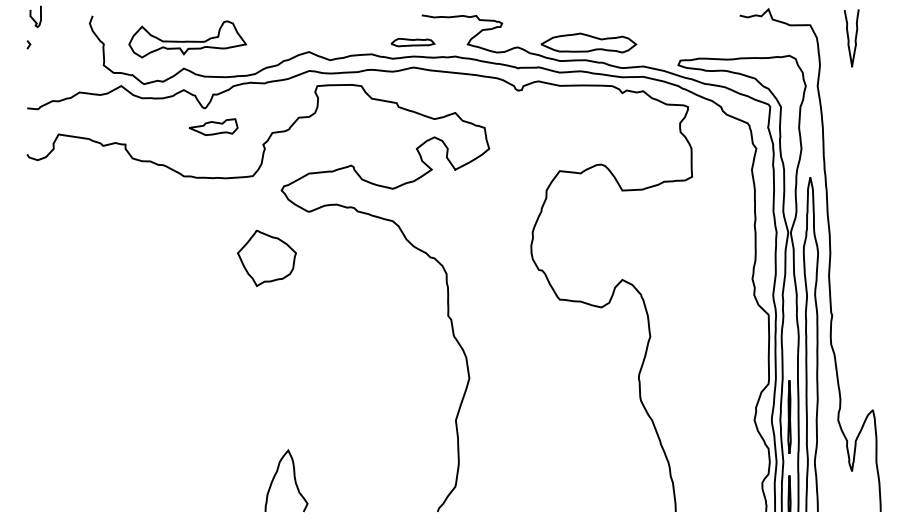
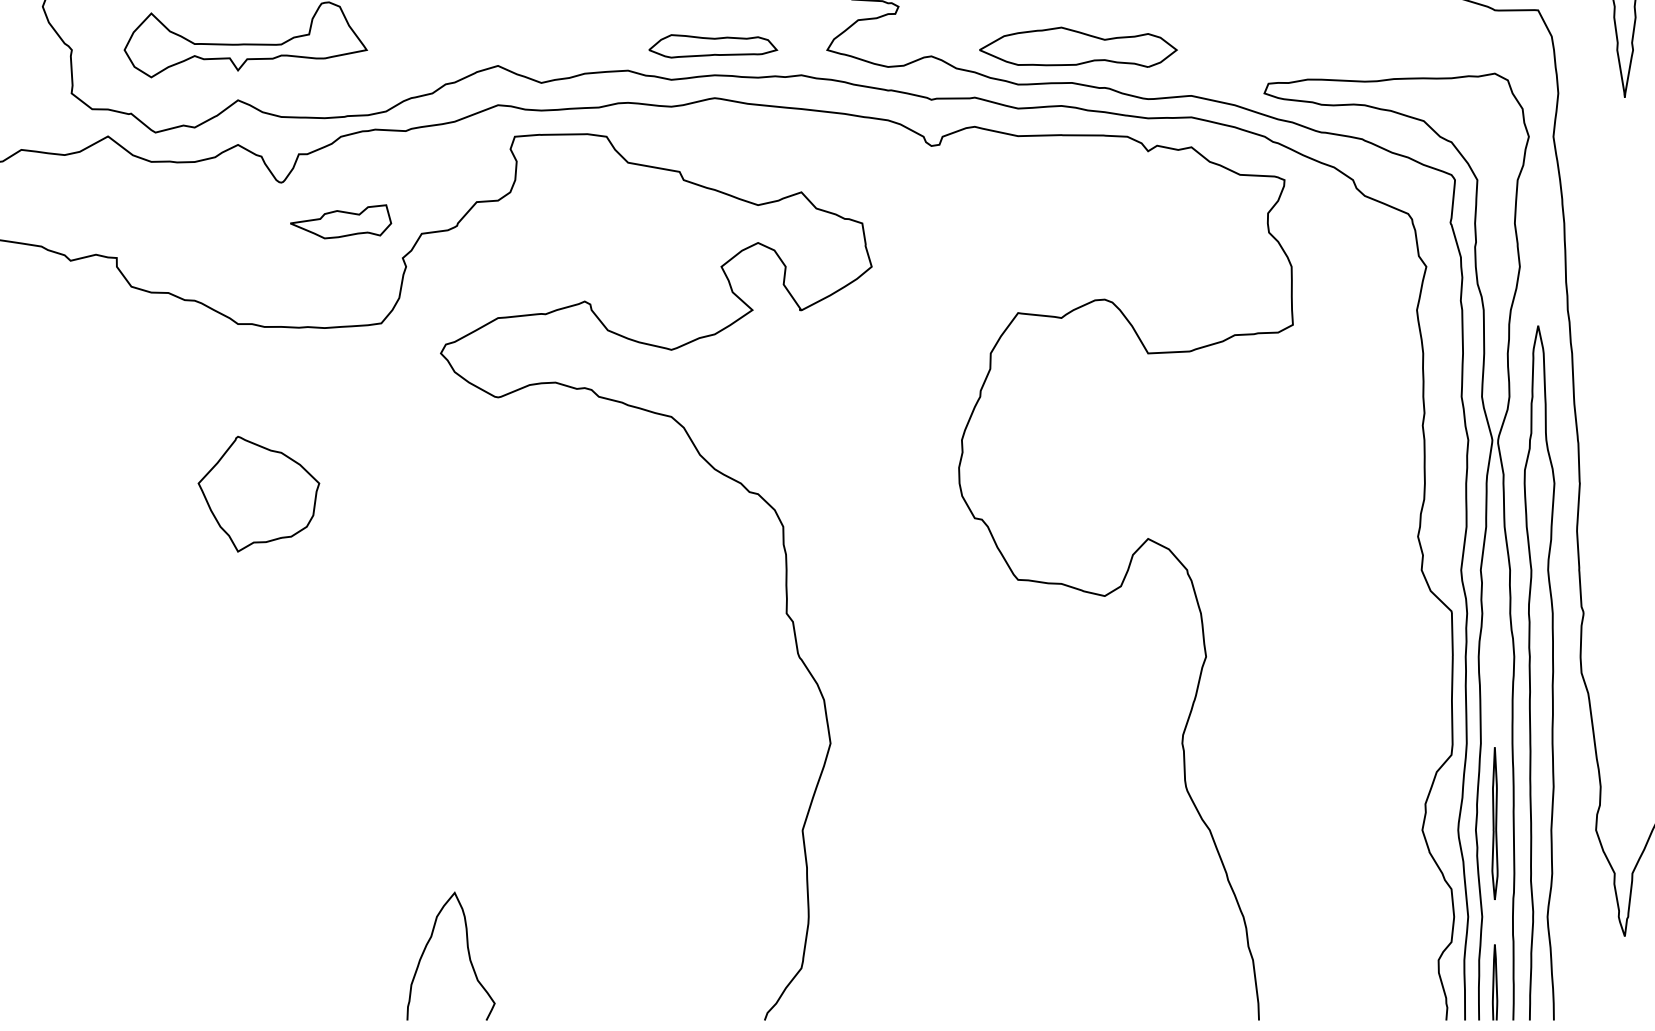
part: (412, 42) -> (712, 46), size x1.43
part: (213, 126) -> (340, 220), moved
part: (266, 258) -> (257, 494), moved

